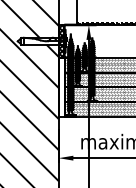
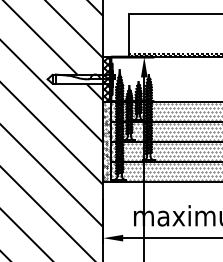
hatch: (61, 87) -> (107, 142), added

